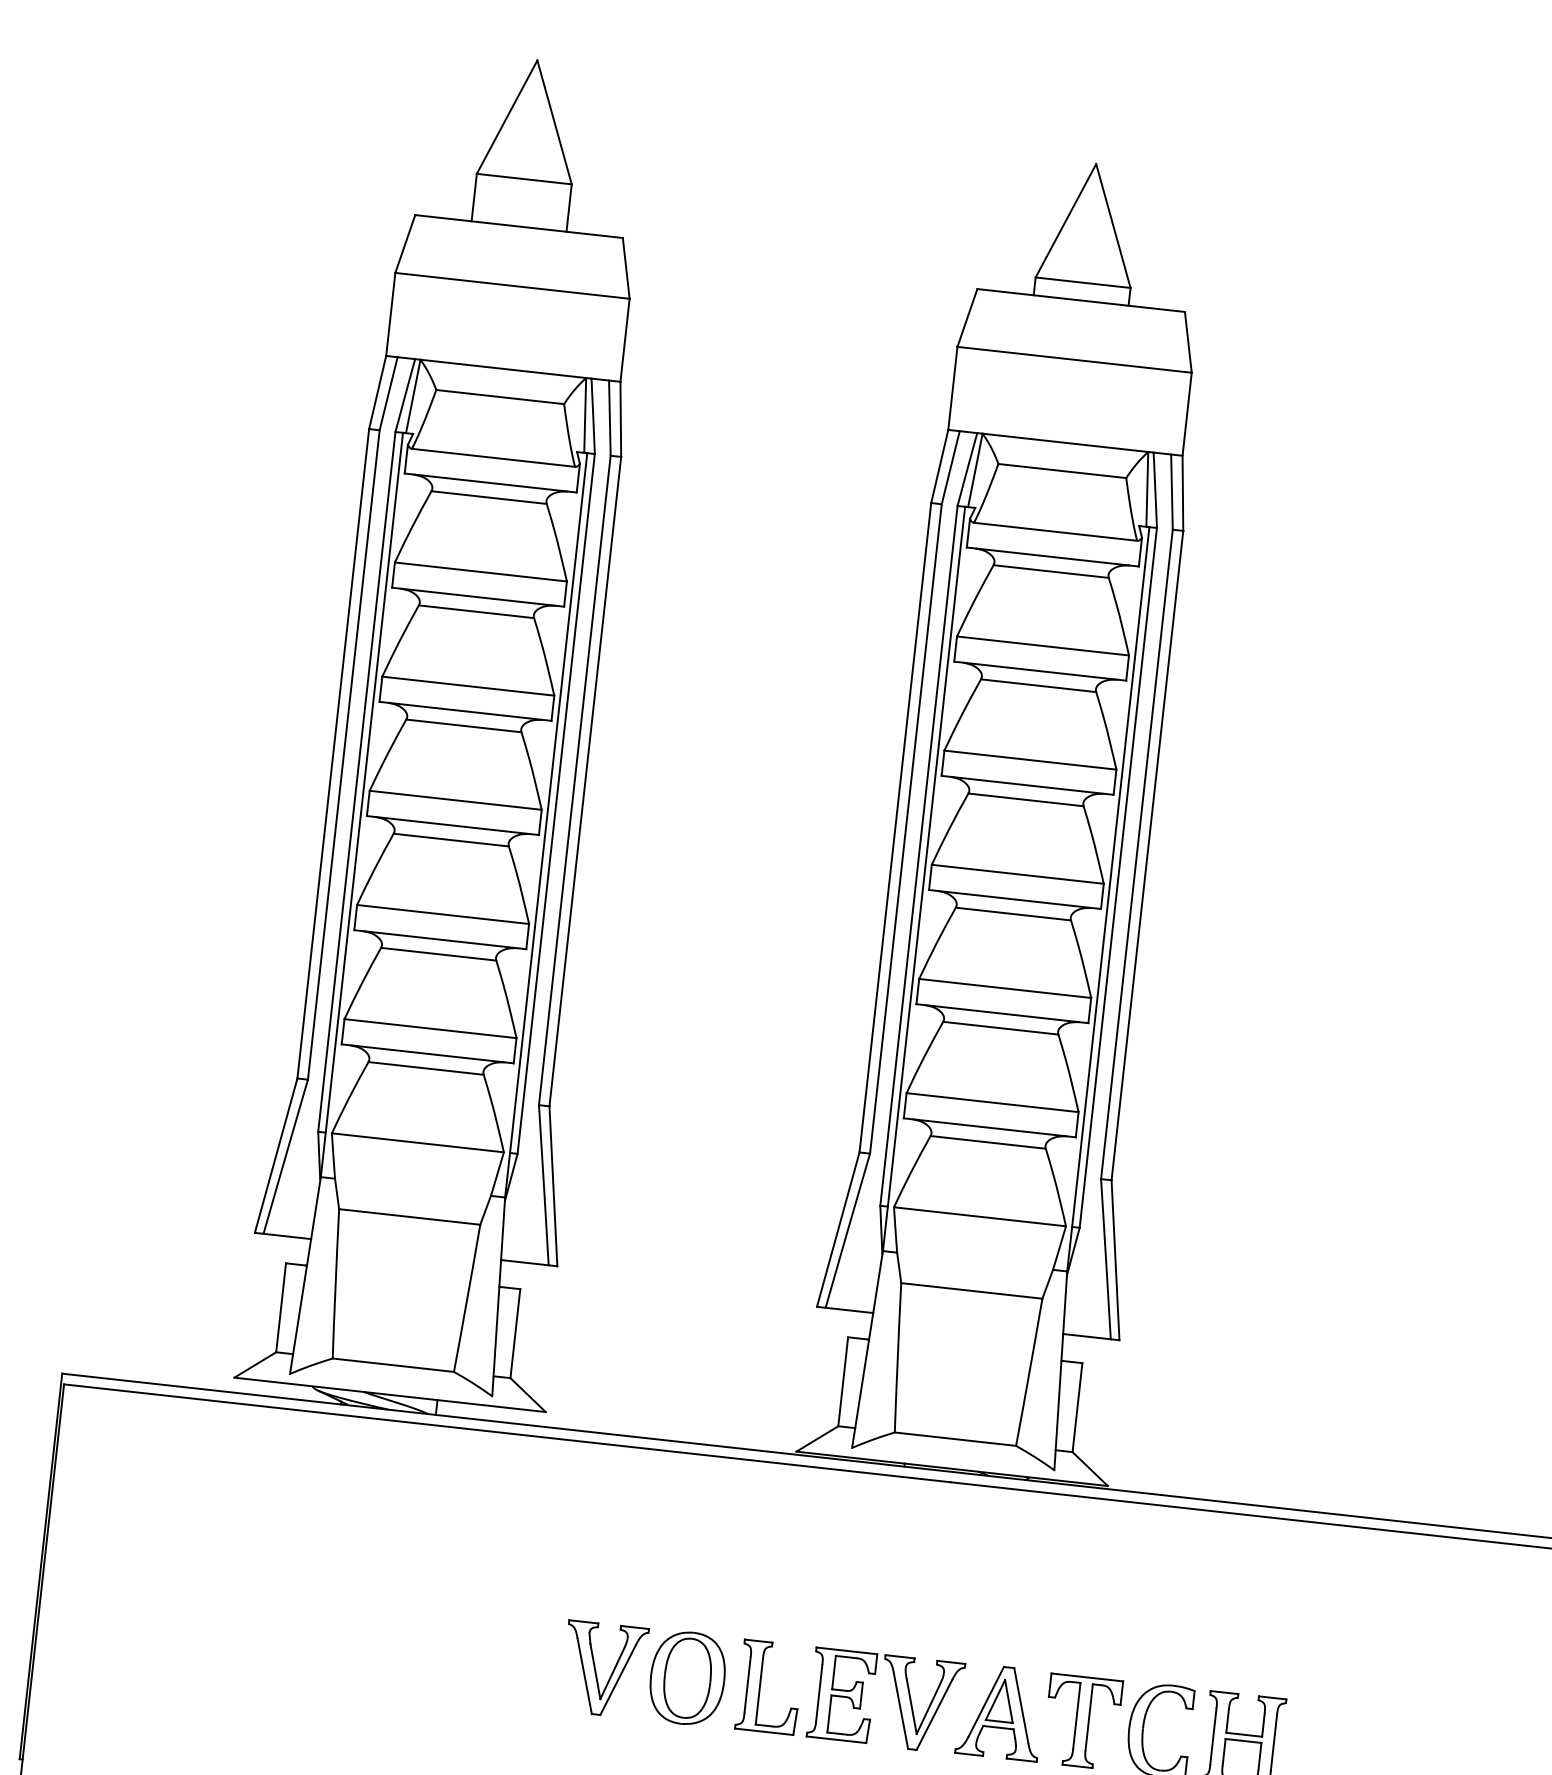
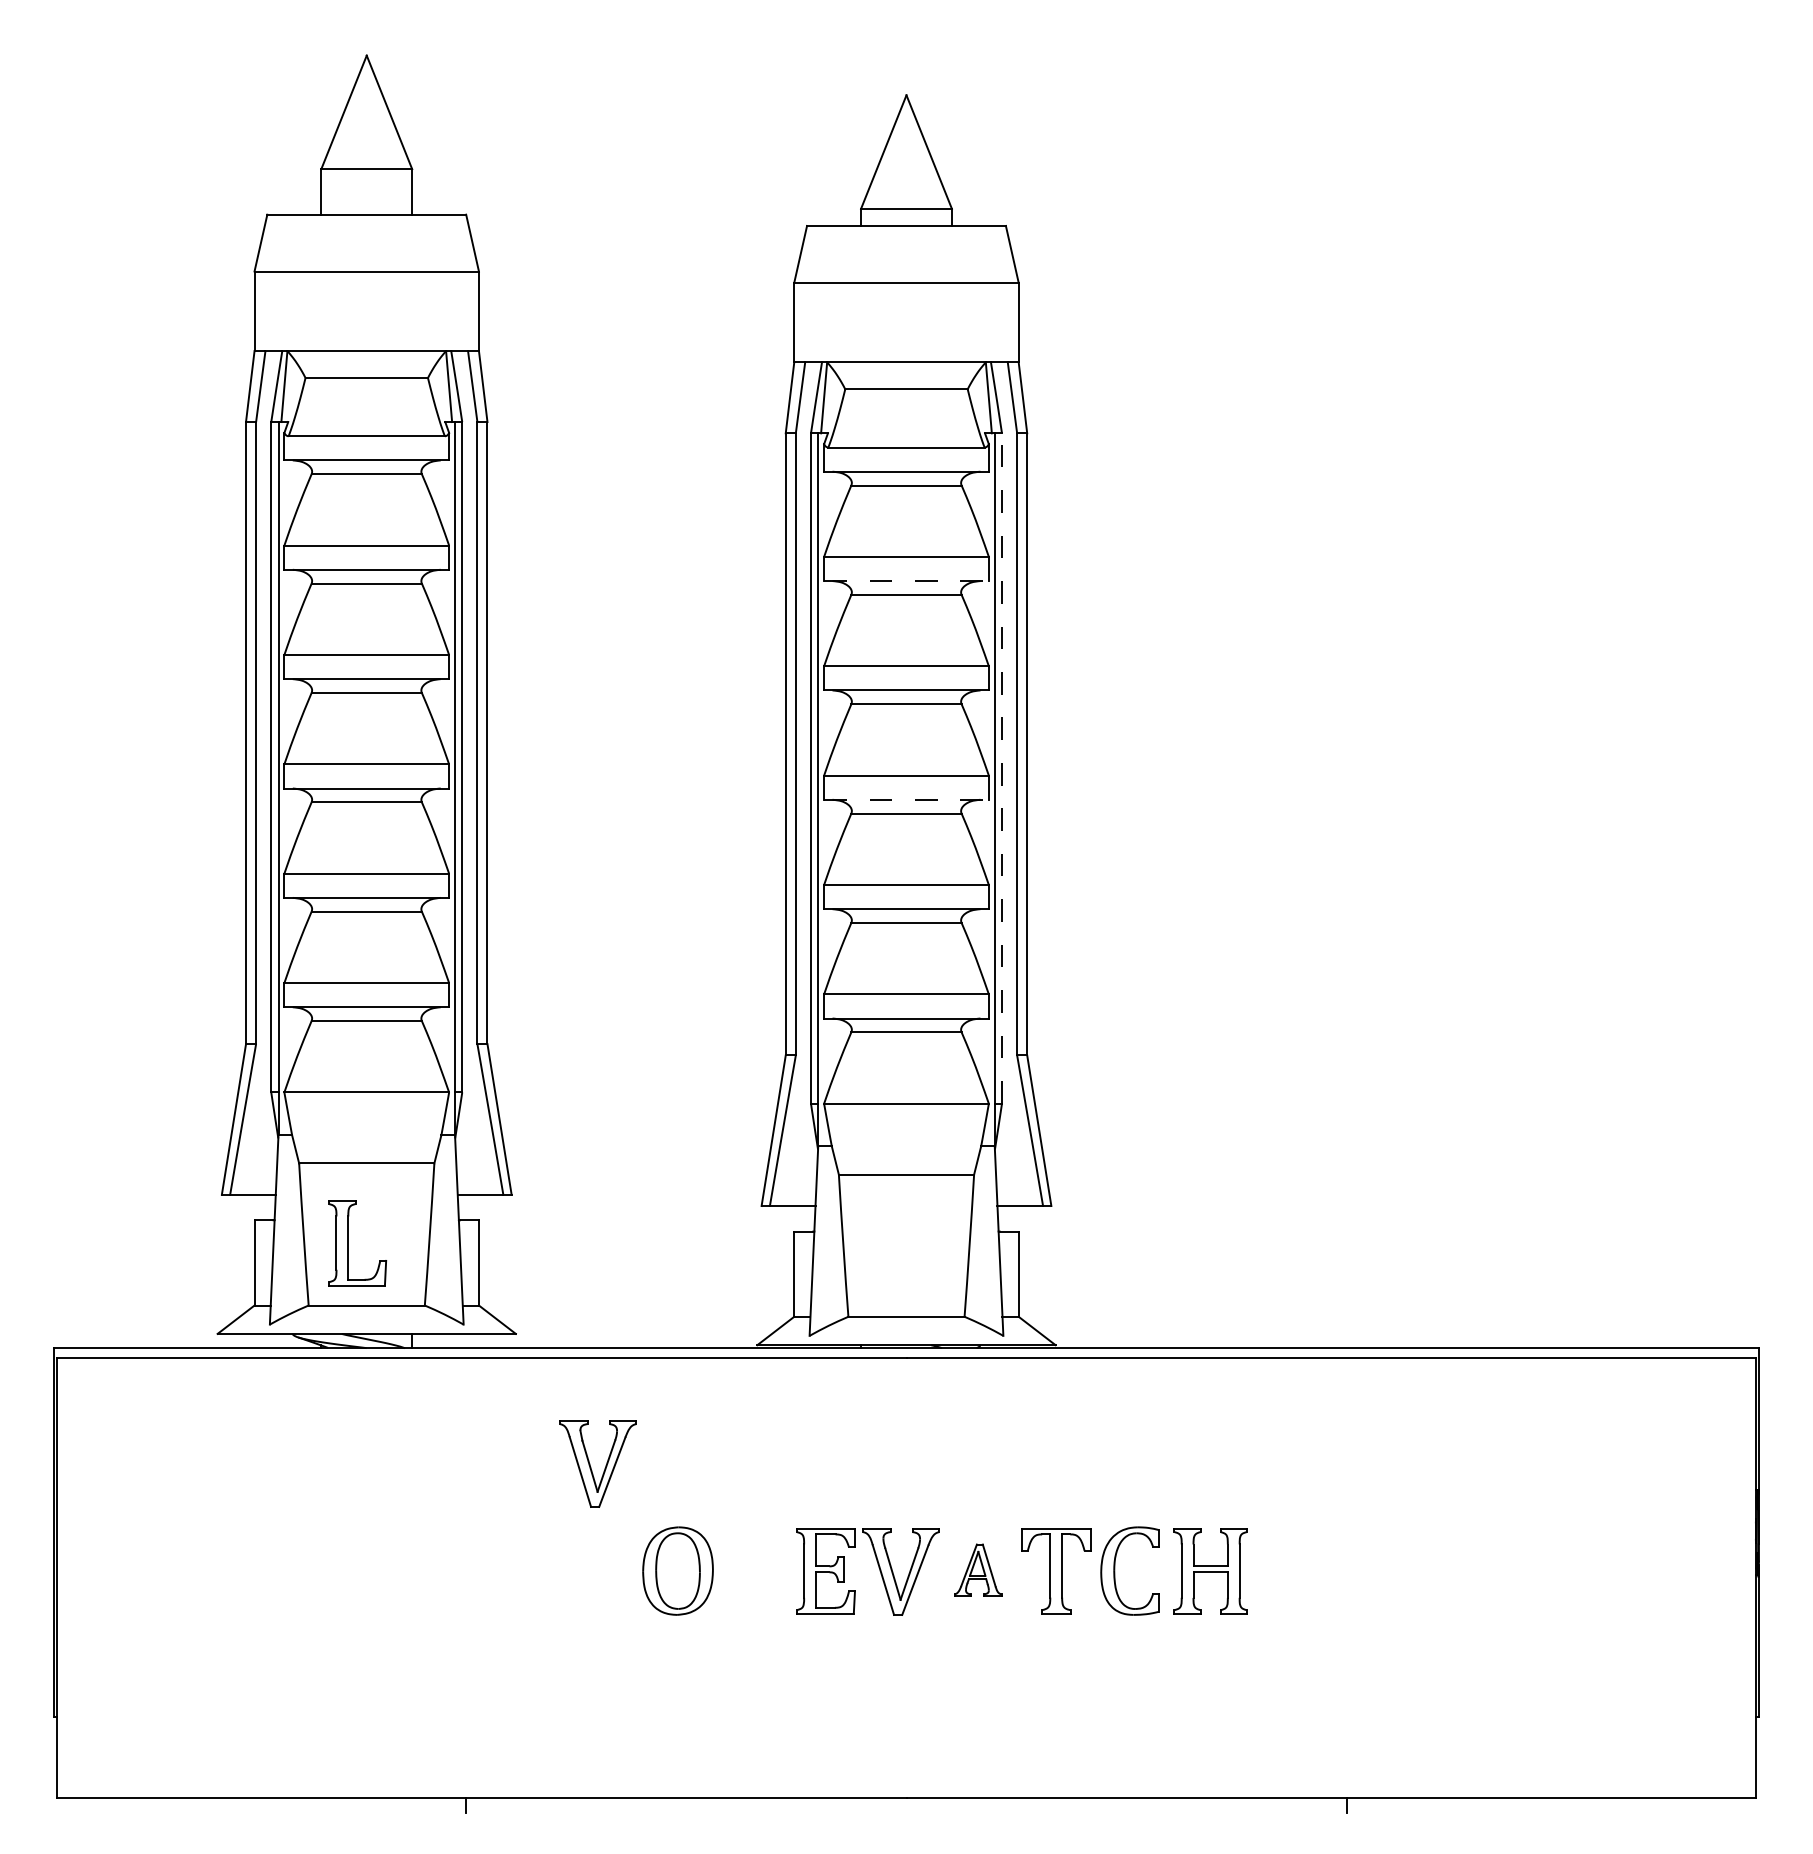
line: (1040, 671) -> (906, 581), solid -> dashed
line: (1117, 877) -> (1001, 768), solid -> dashed
line: (1015, 899) -> (906, 799), solid -> dashed
part: (596, 1668) -> (590, 1463), moved
part: (760, 1686) -> (348, 1243), moved
part: (1000, 1712) -> (977, 1570), size x0.6

